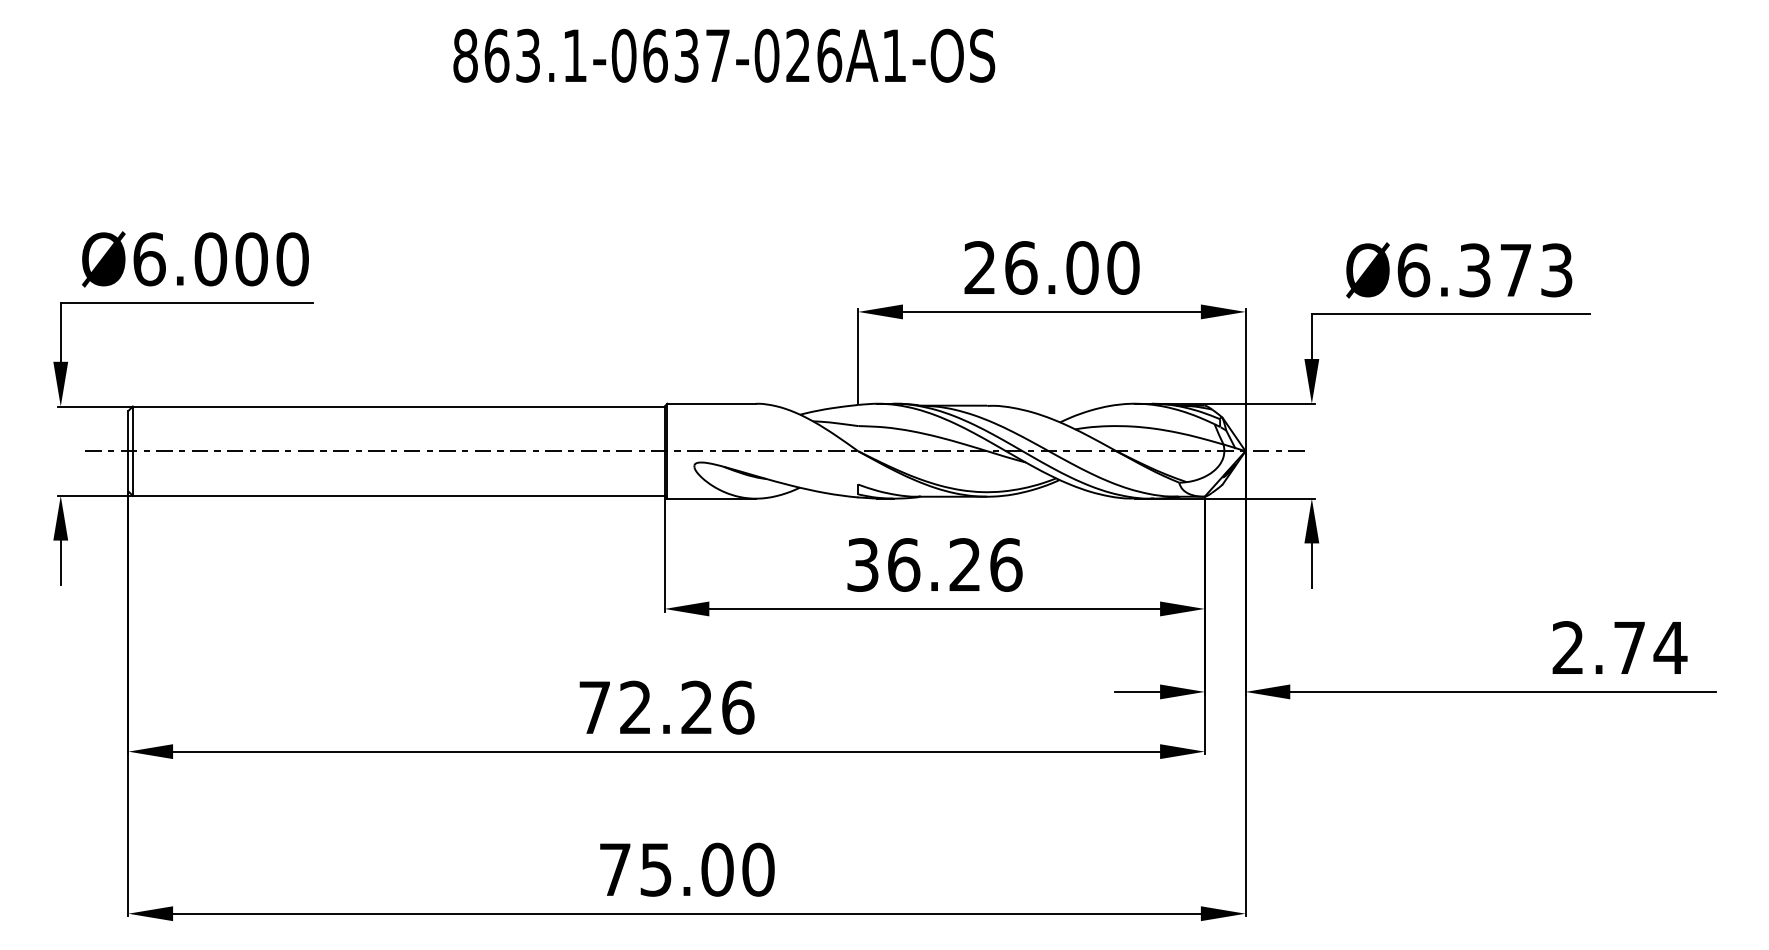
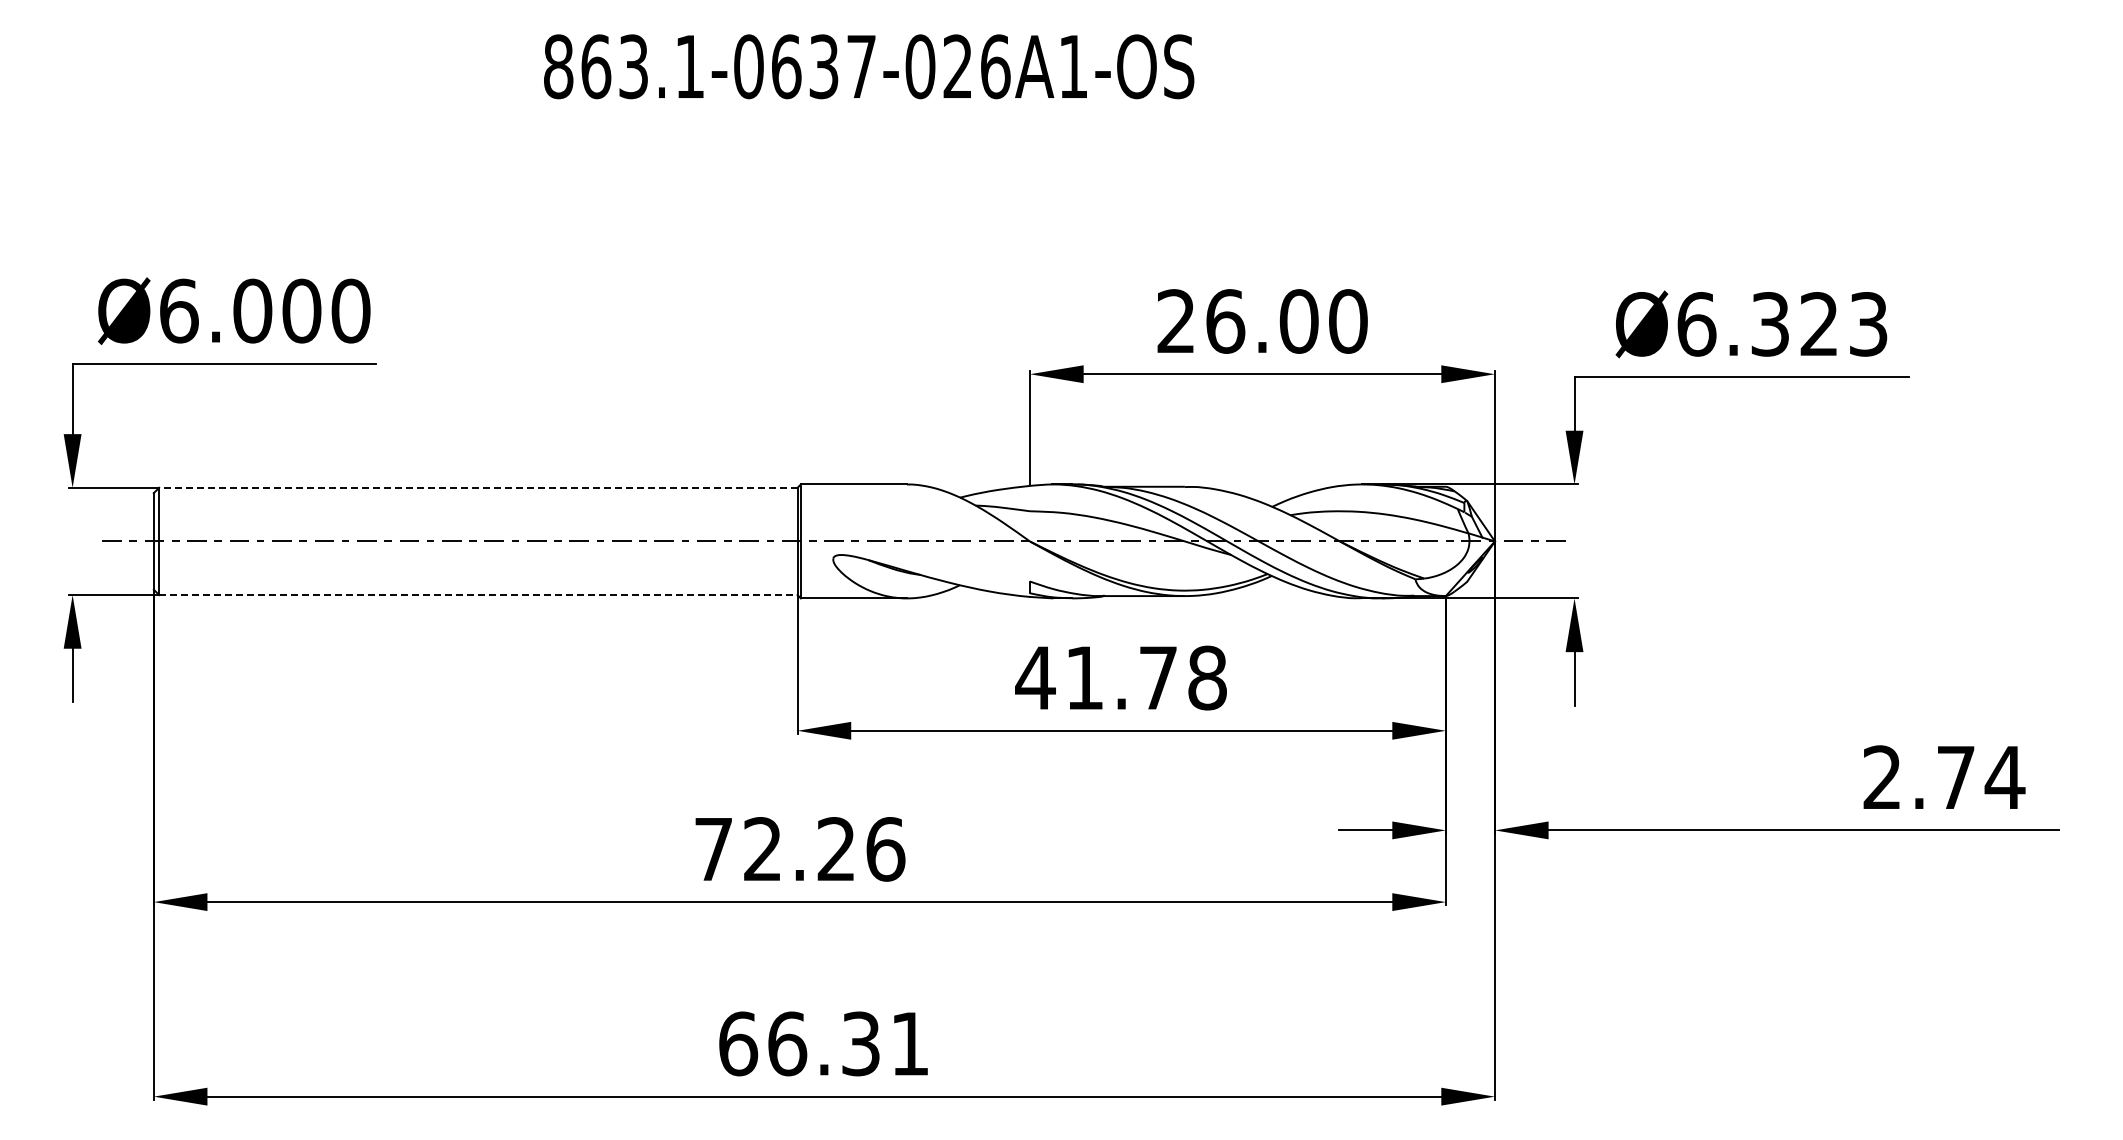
text: (1515, 269) -> (1818, 323), Ø6.373 -> Ø6.323
line: (398, 406) -> (477, 487), solid -> dashed
line: (398, 496) -> (478, 595), solid -> dashed
text: (934, 564) -> (1121, 677), 36.26 -> 41.78
text: (687, 869) -> (824, 1043), 75.00 -> 66.31

